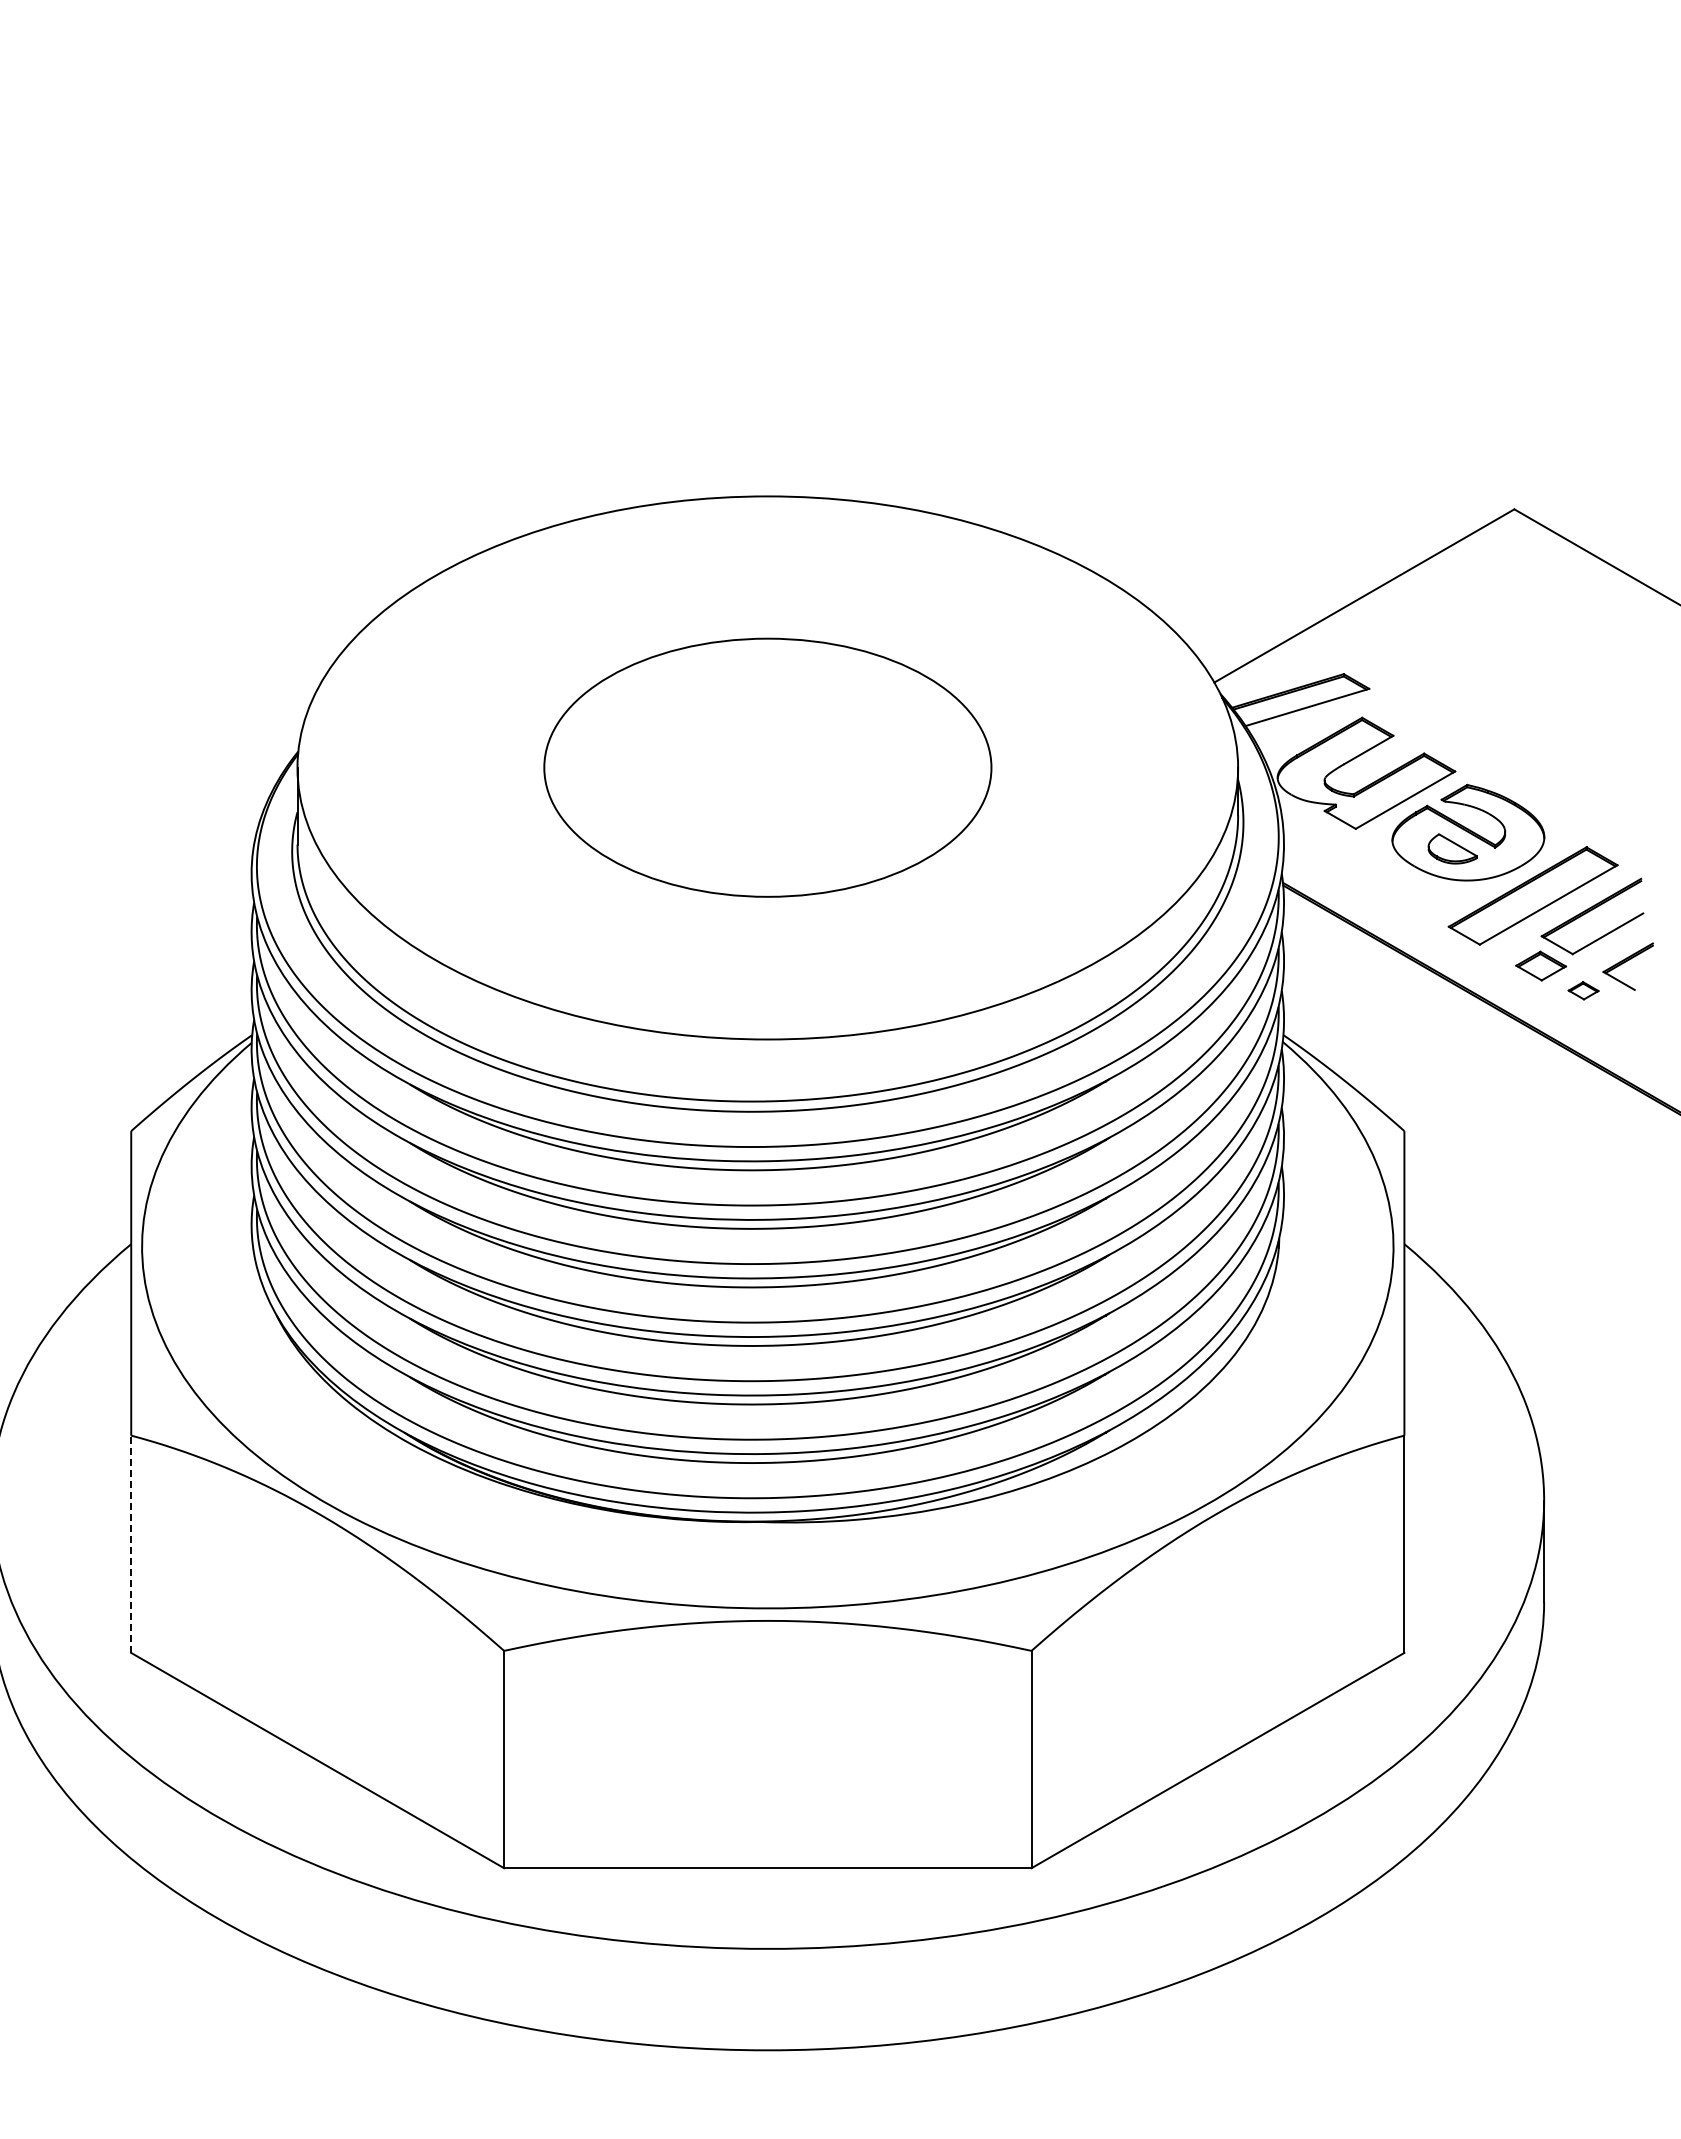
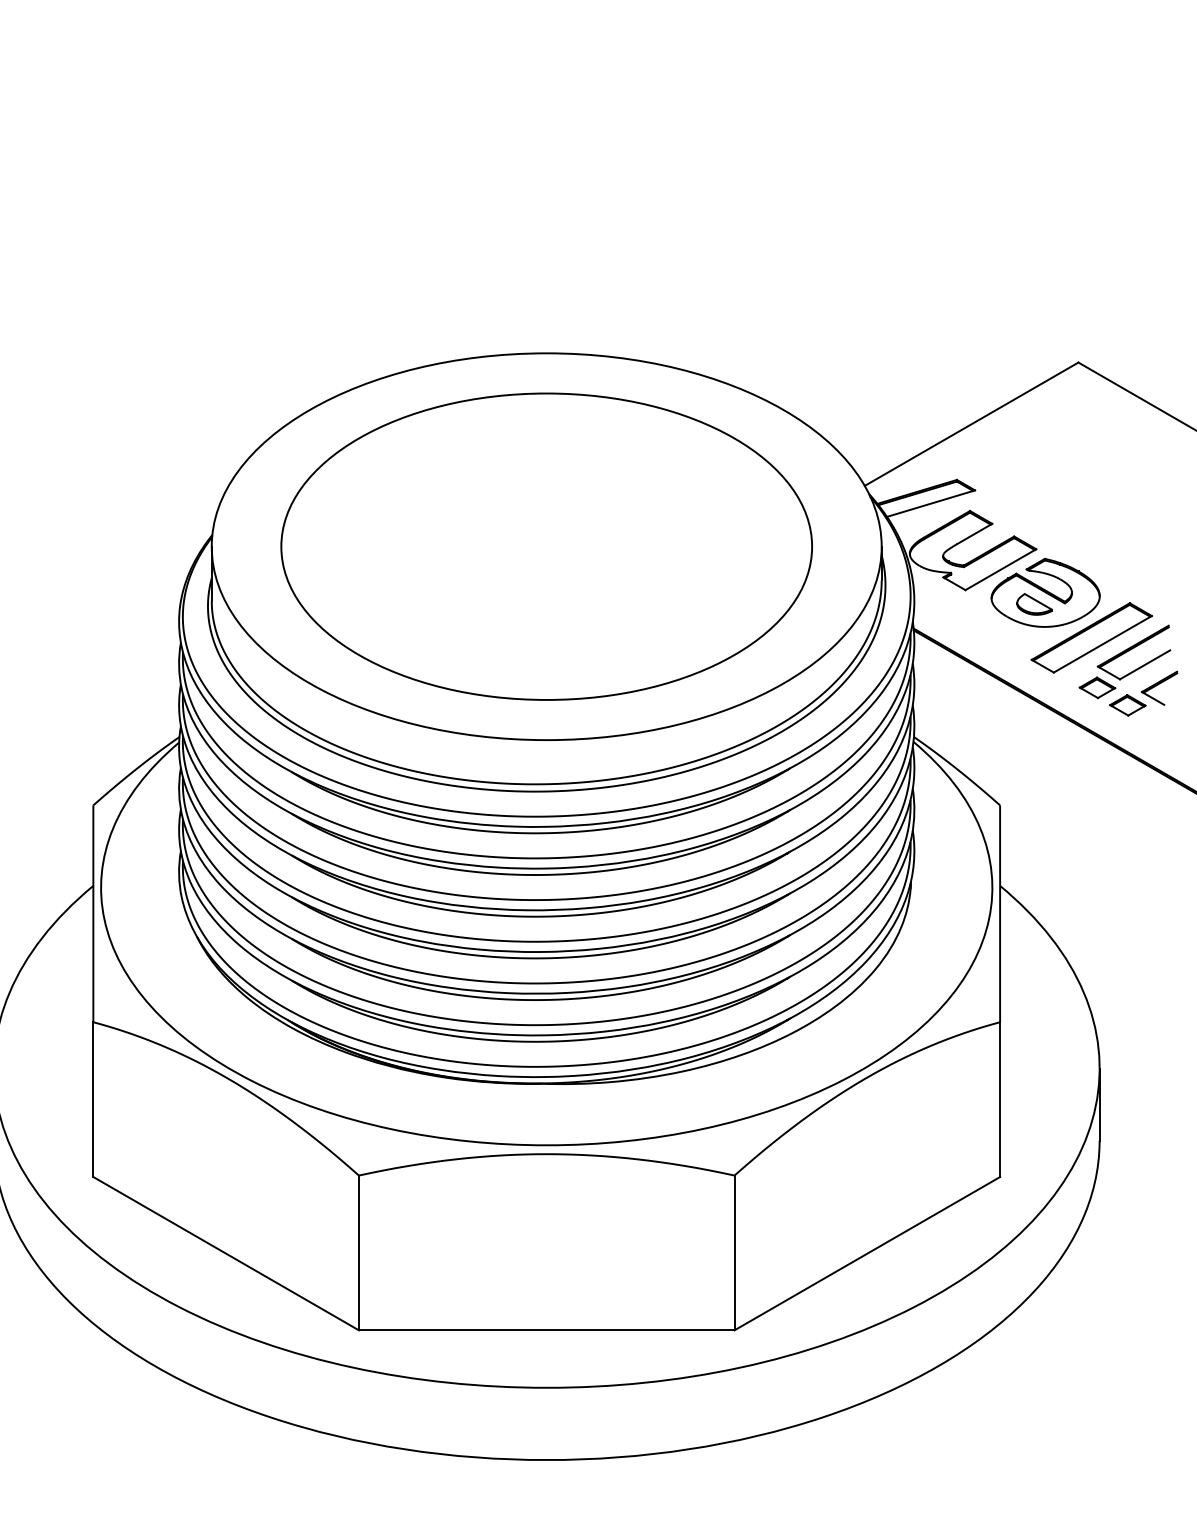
part: (767, 767) -> (546, 546), size x1.67
part: (1583, 990) -> (1127, 705), size x1.67
line: (131, 1544) -> (93, 1099), dashed -> solid

